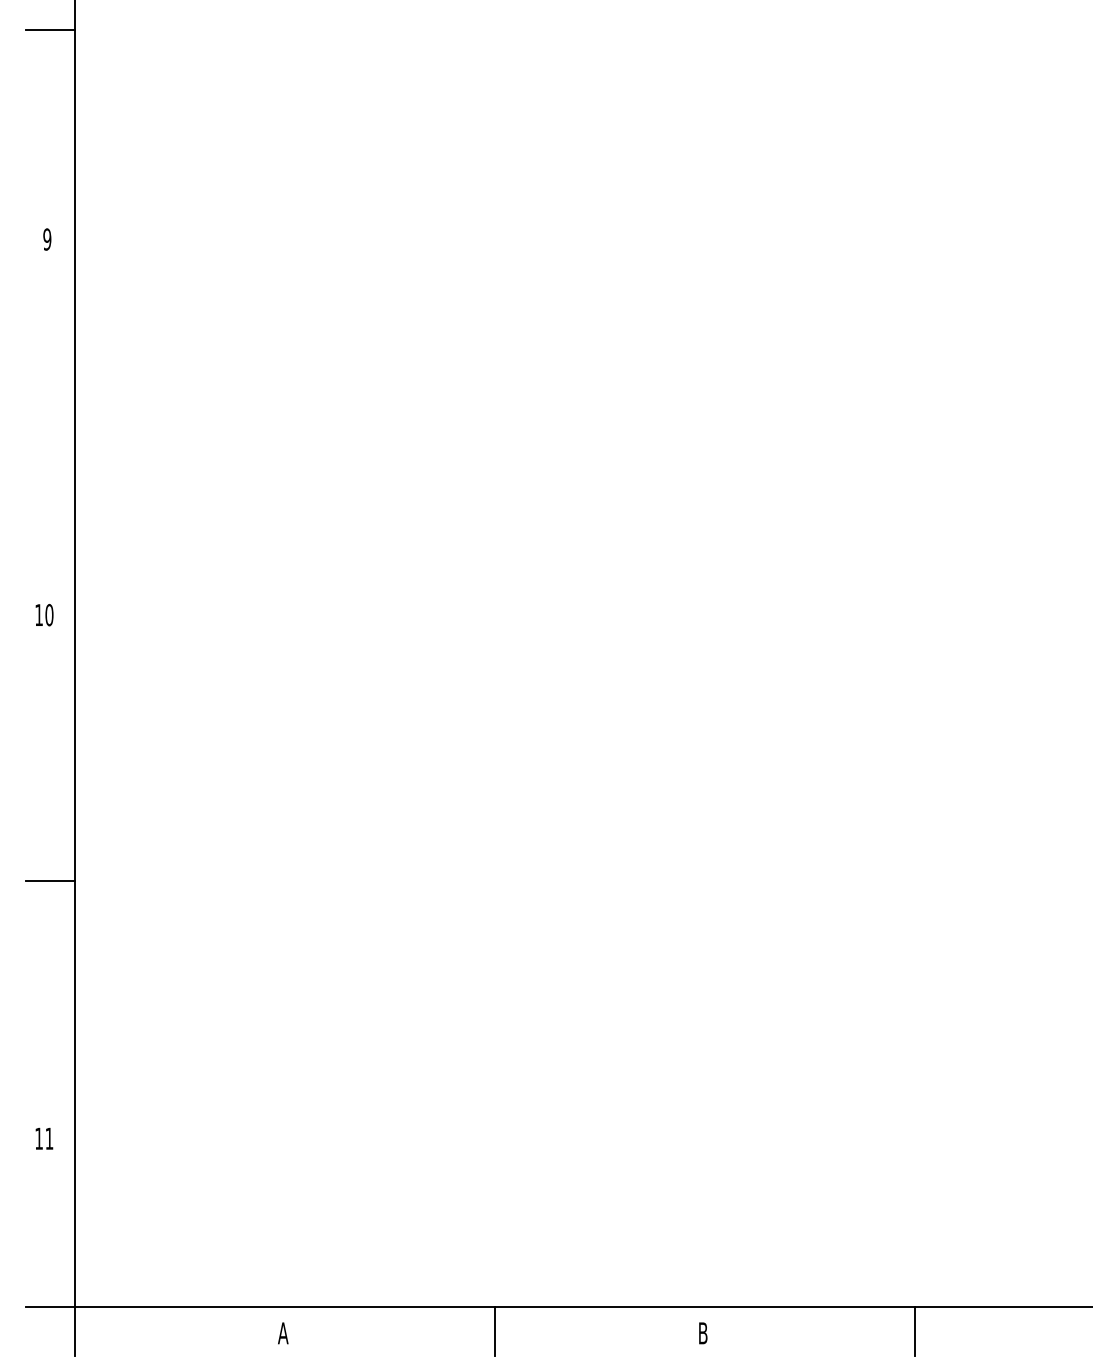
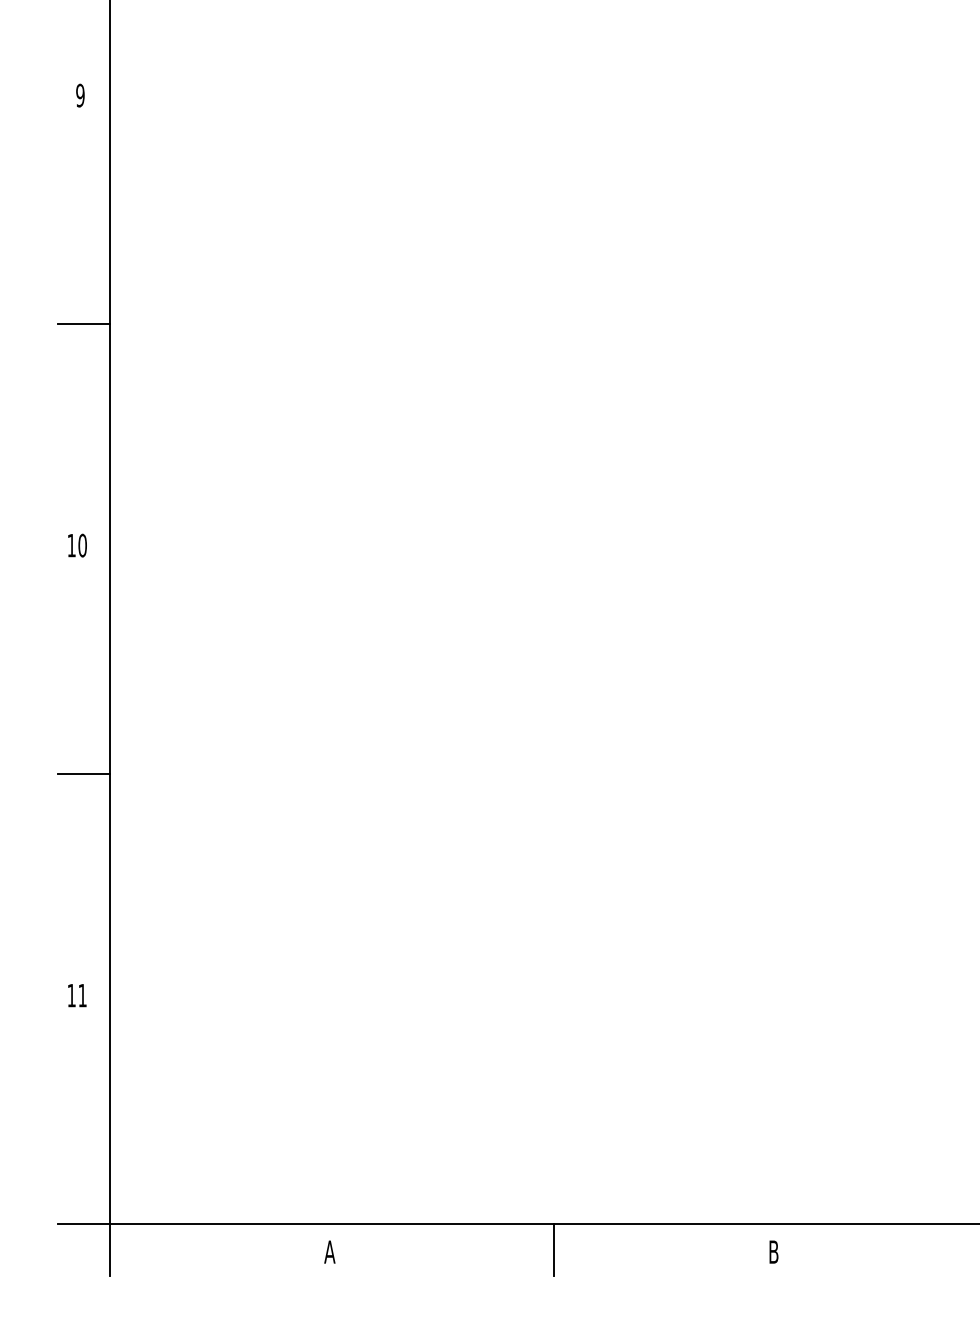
line: (50, 455) -> (83, 323), added
text: (44, 615) -> (77, 546), moved
text: (44, 1138) -> (77, 995), moved

